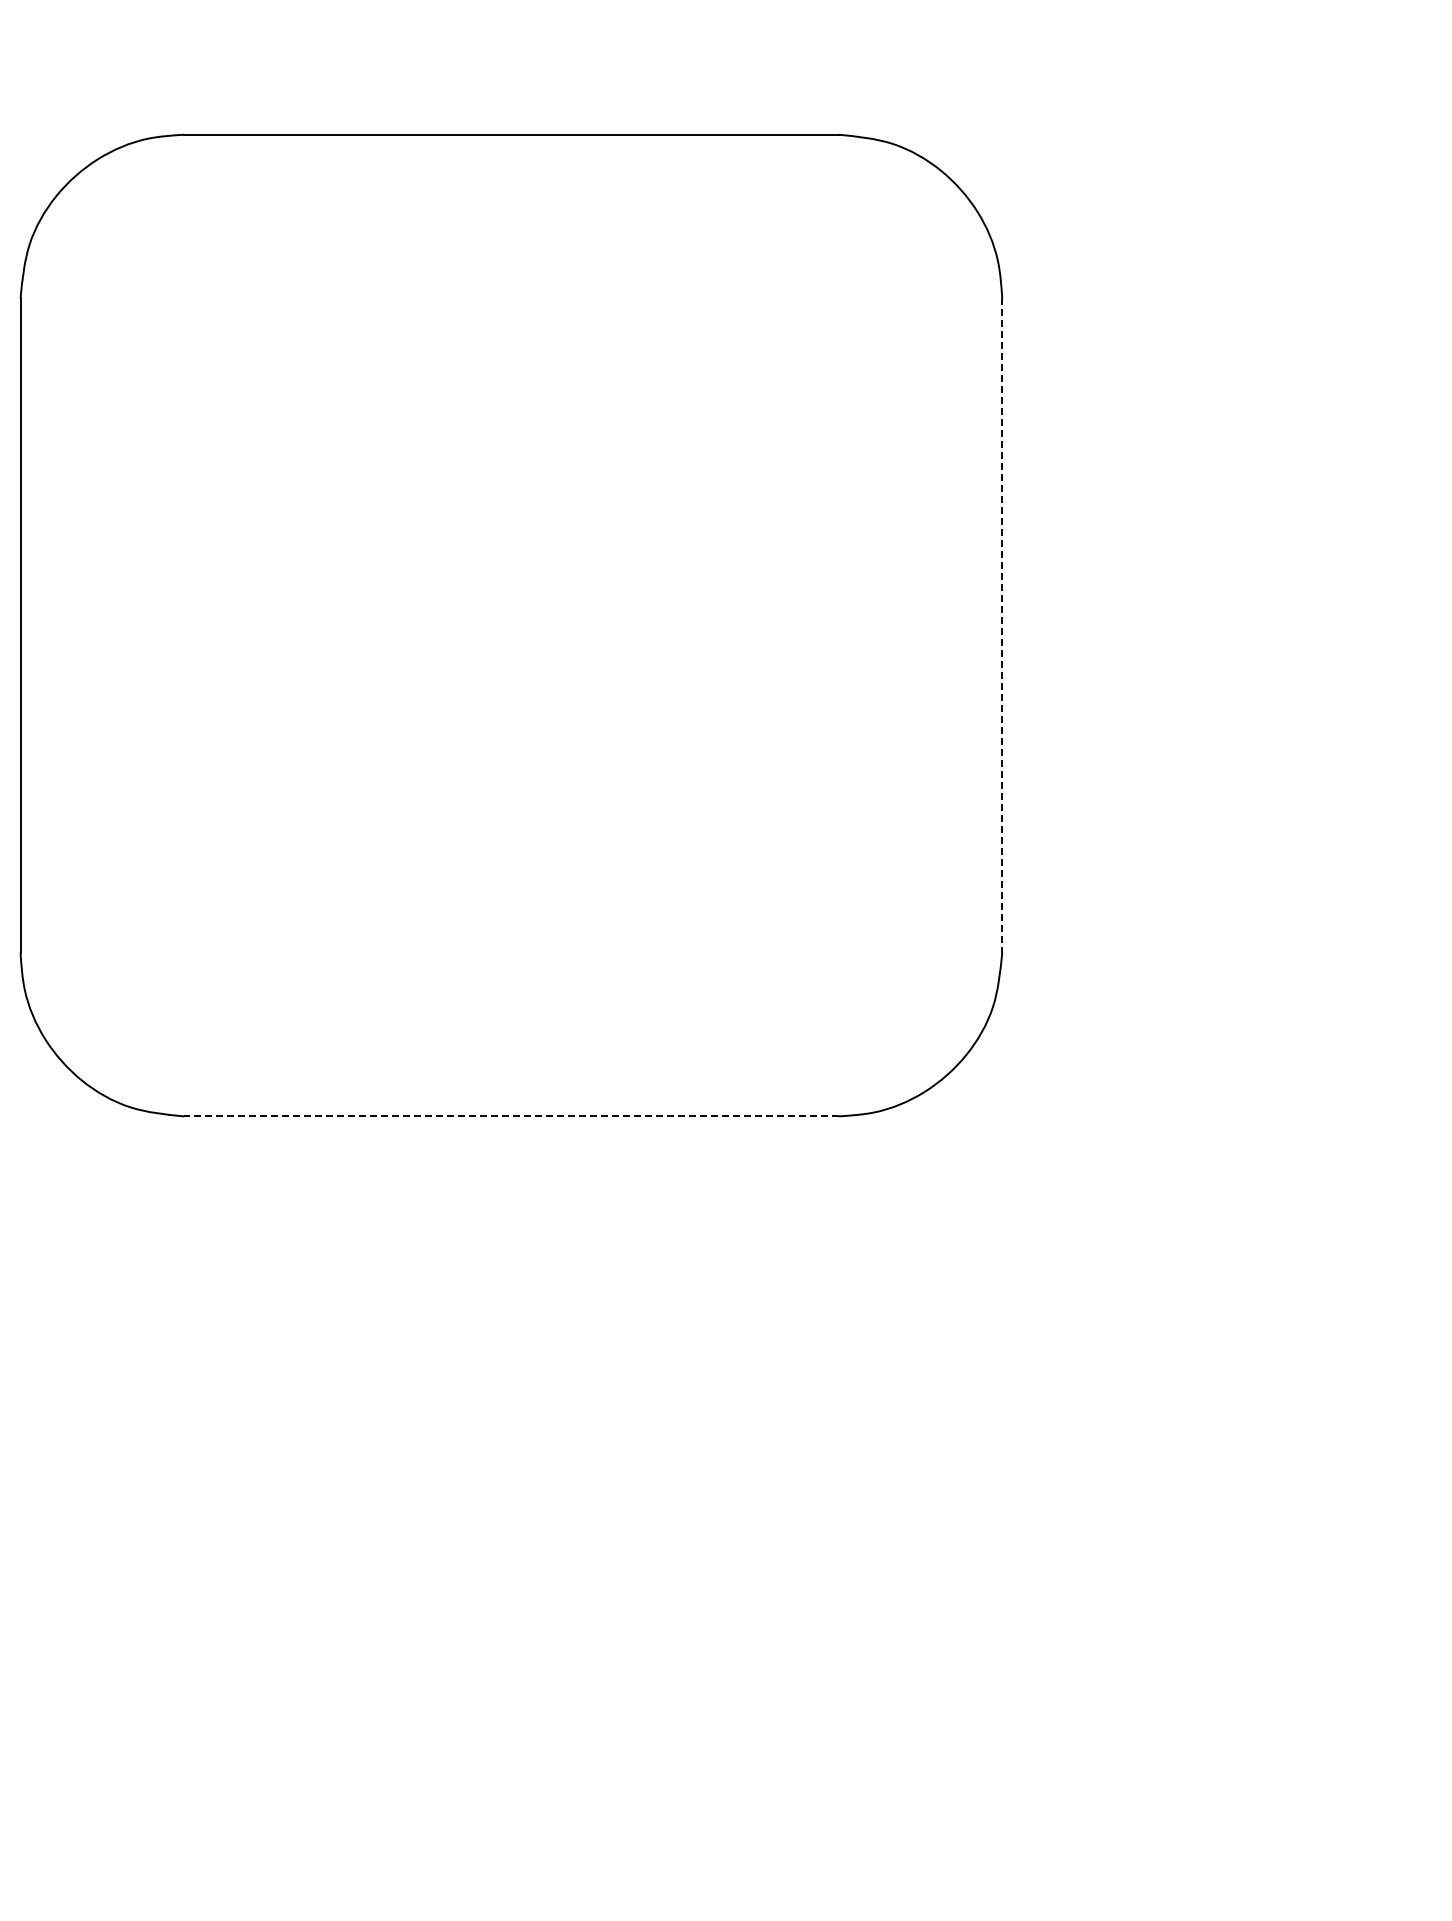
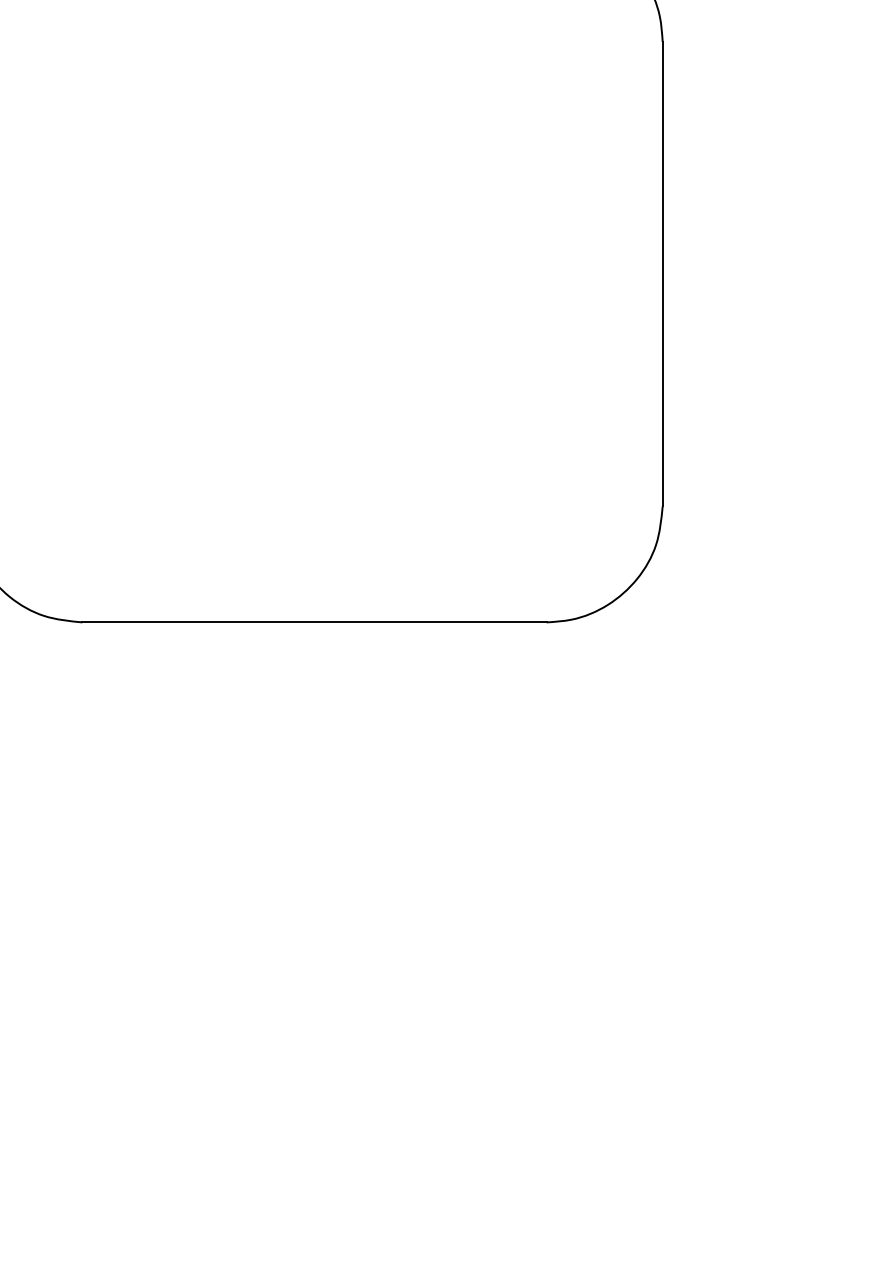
line: (1002, 626) -> (662, 274), dashed -> solid
line: (510, 1116) -> (313, 622), dashed -> solid

